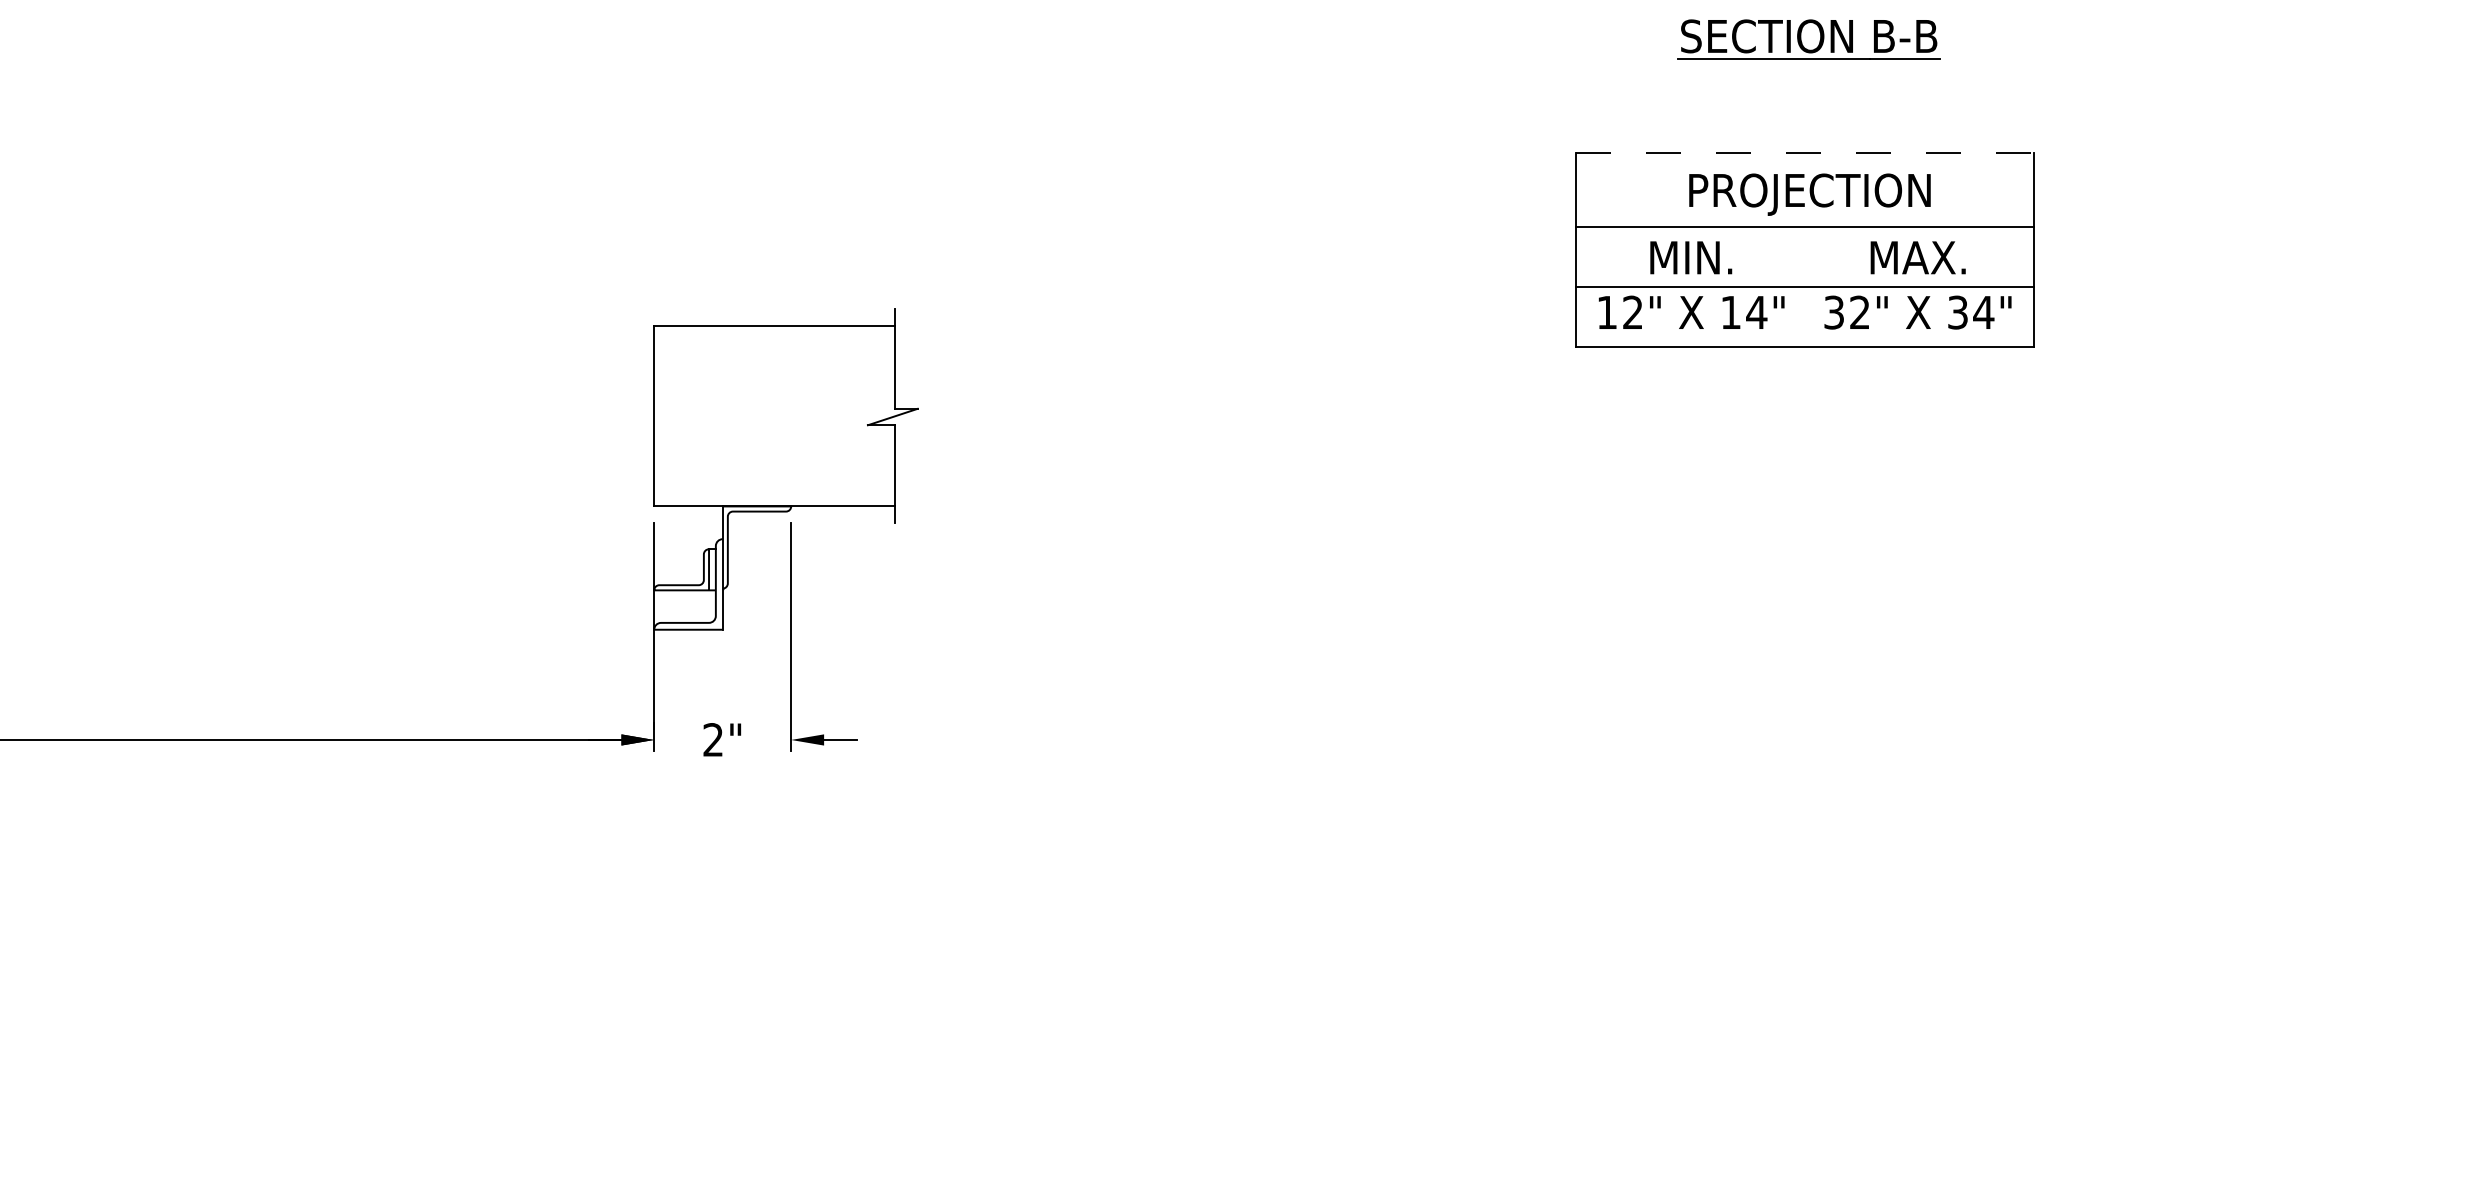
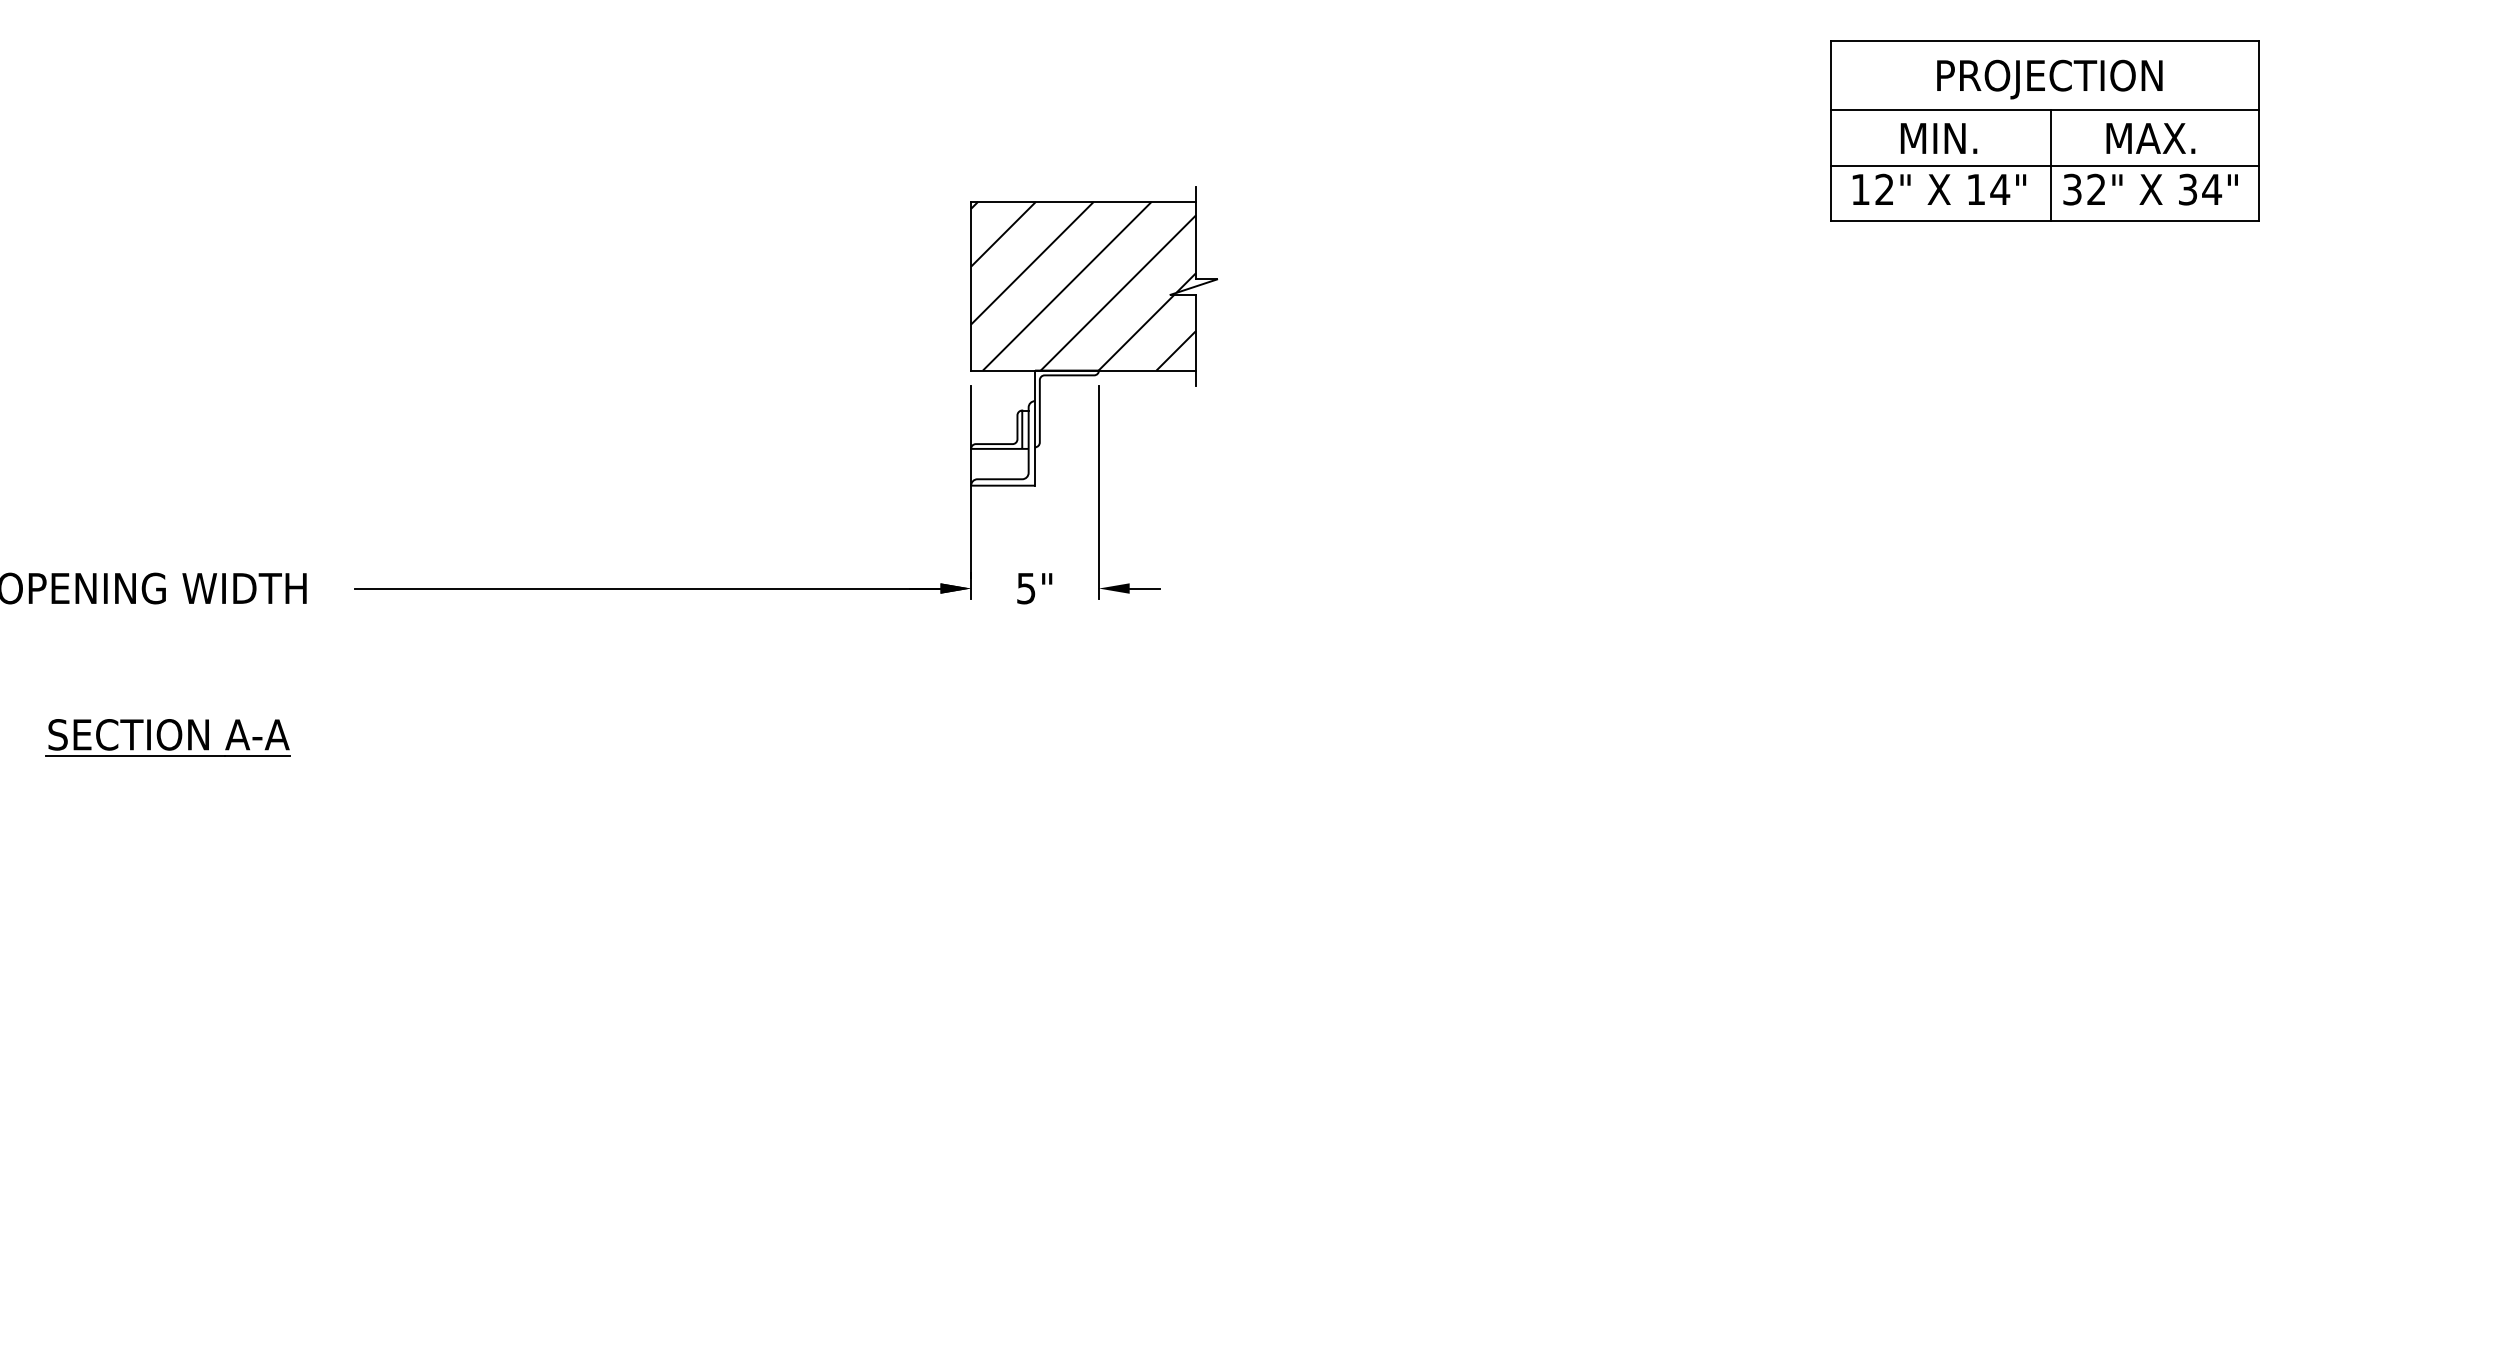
line: (1805, 152) -> (2045, 40), dashed -> solid
line: (1811, 286) -> (2051, 165), added
hatch: (774, 415) -> (1083, 285), added
text: (713, 739) -> (1026, 588), 2" -> 5"

